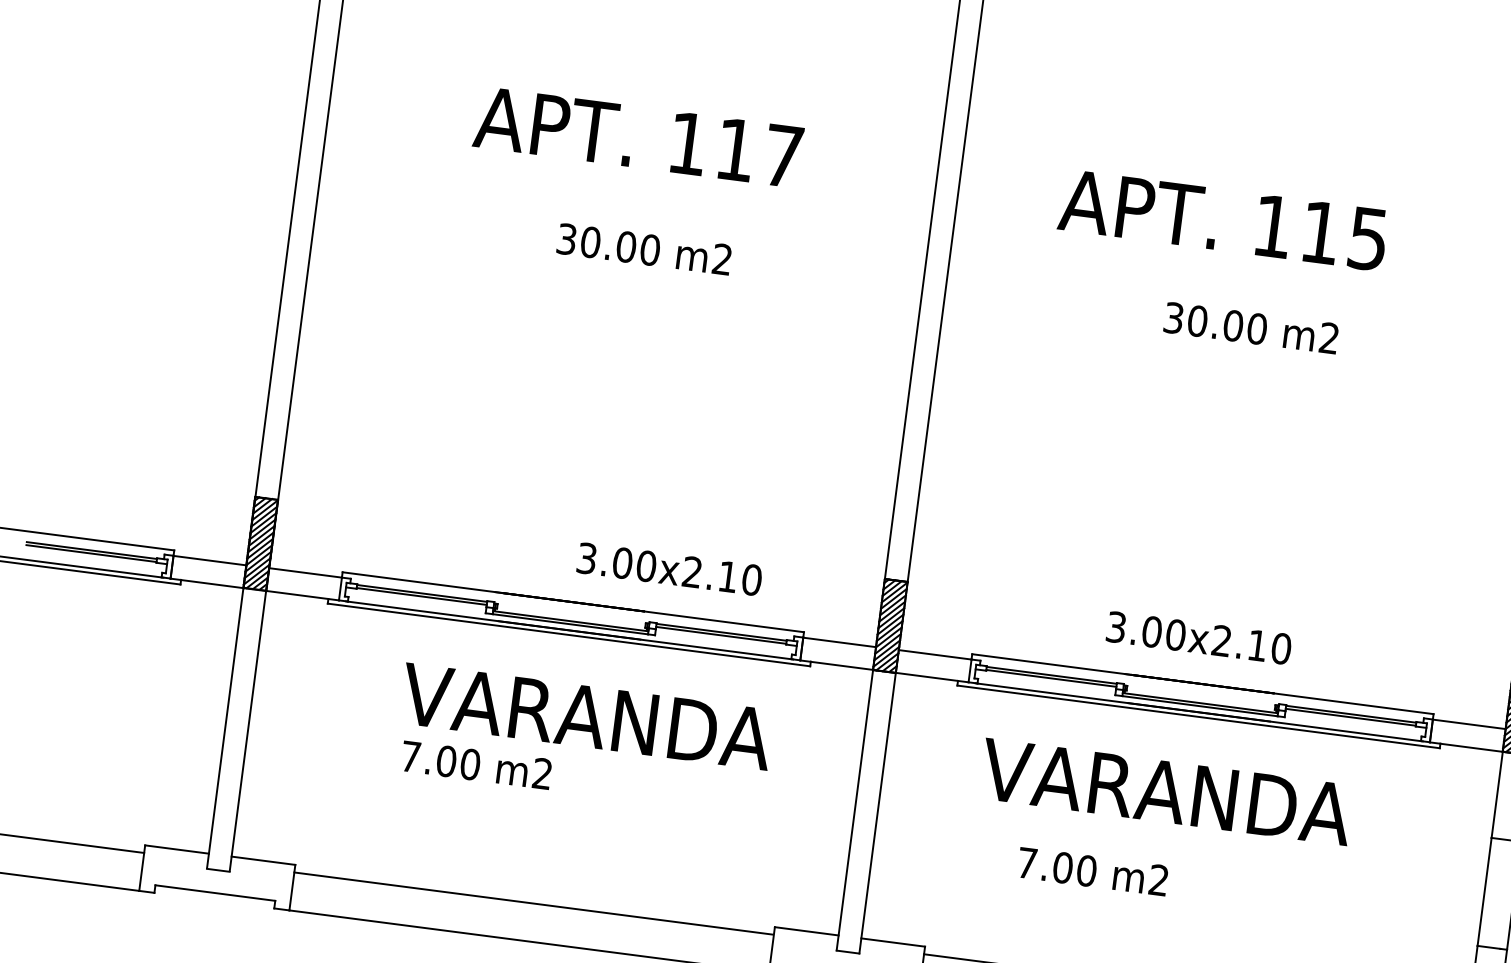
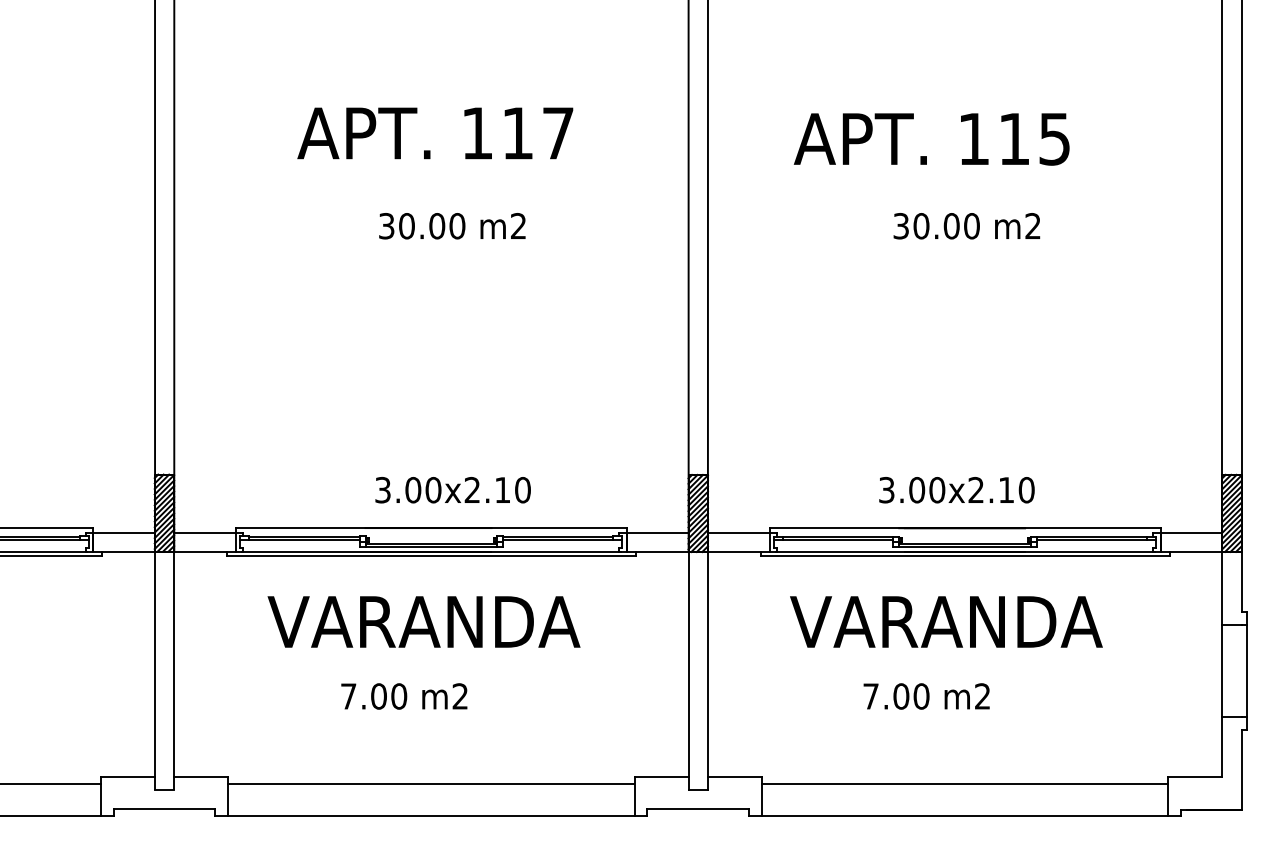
text: (668, 569) -> (452, 490), moved
text: (586, 716) -> (423, 621), moved
text: (476, 765) -> (404, 696), moved
text: (1092, 871) -> (926, 696), moved

